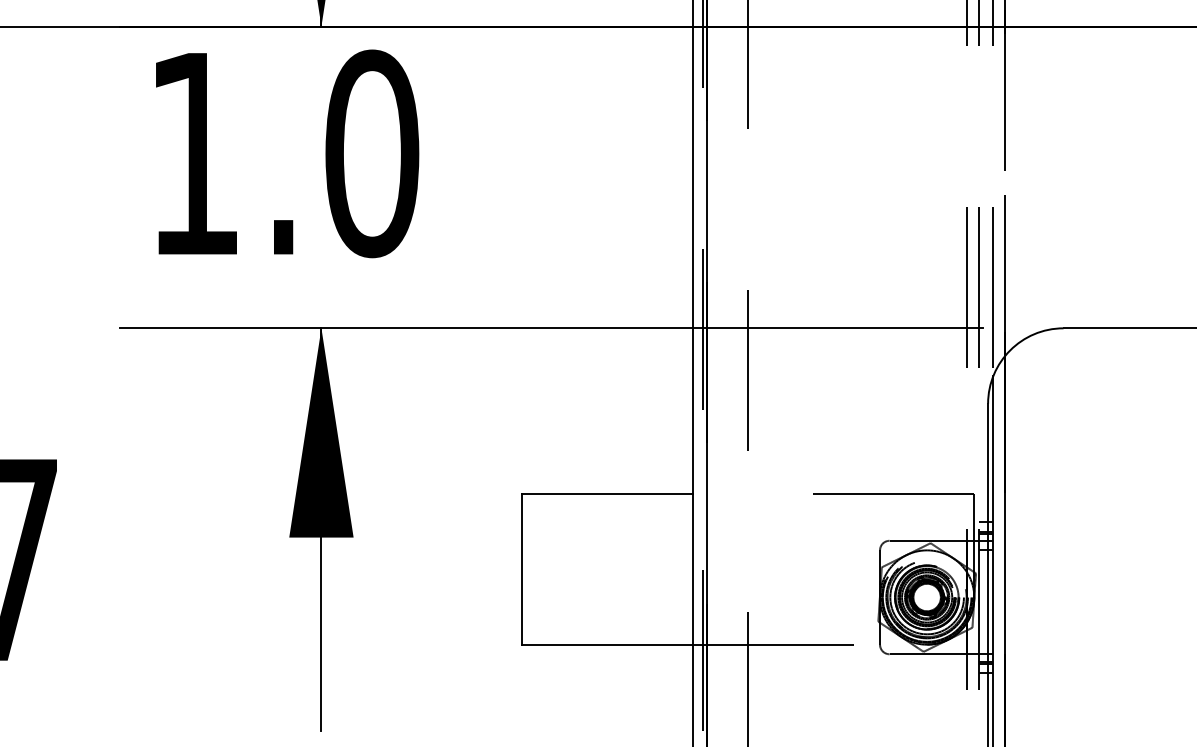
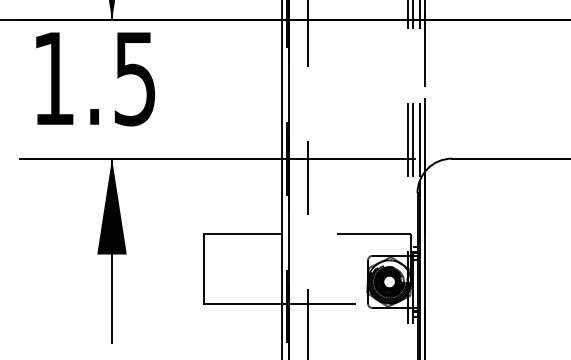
text: (372, 153) -> (135, 78), 1.0 -> 1.5

